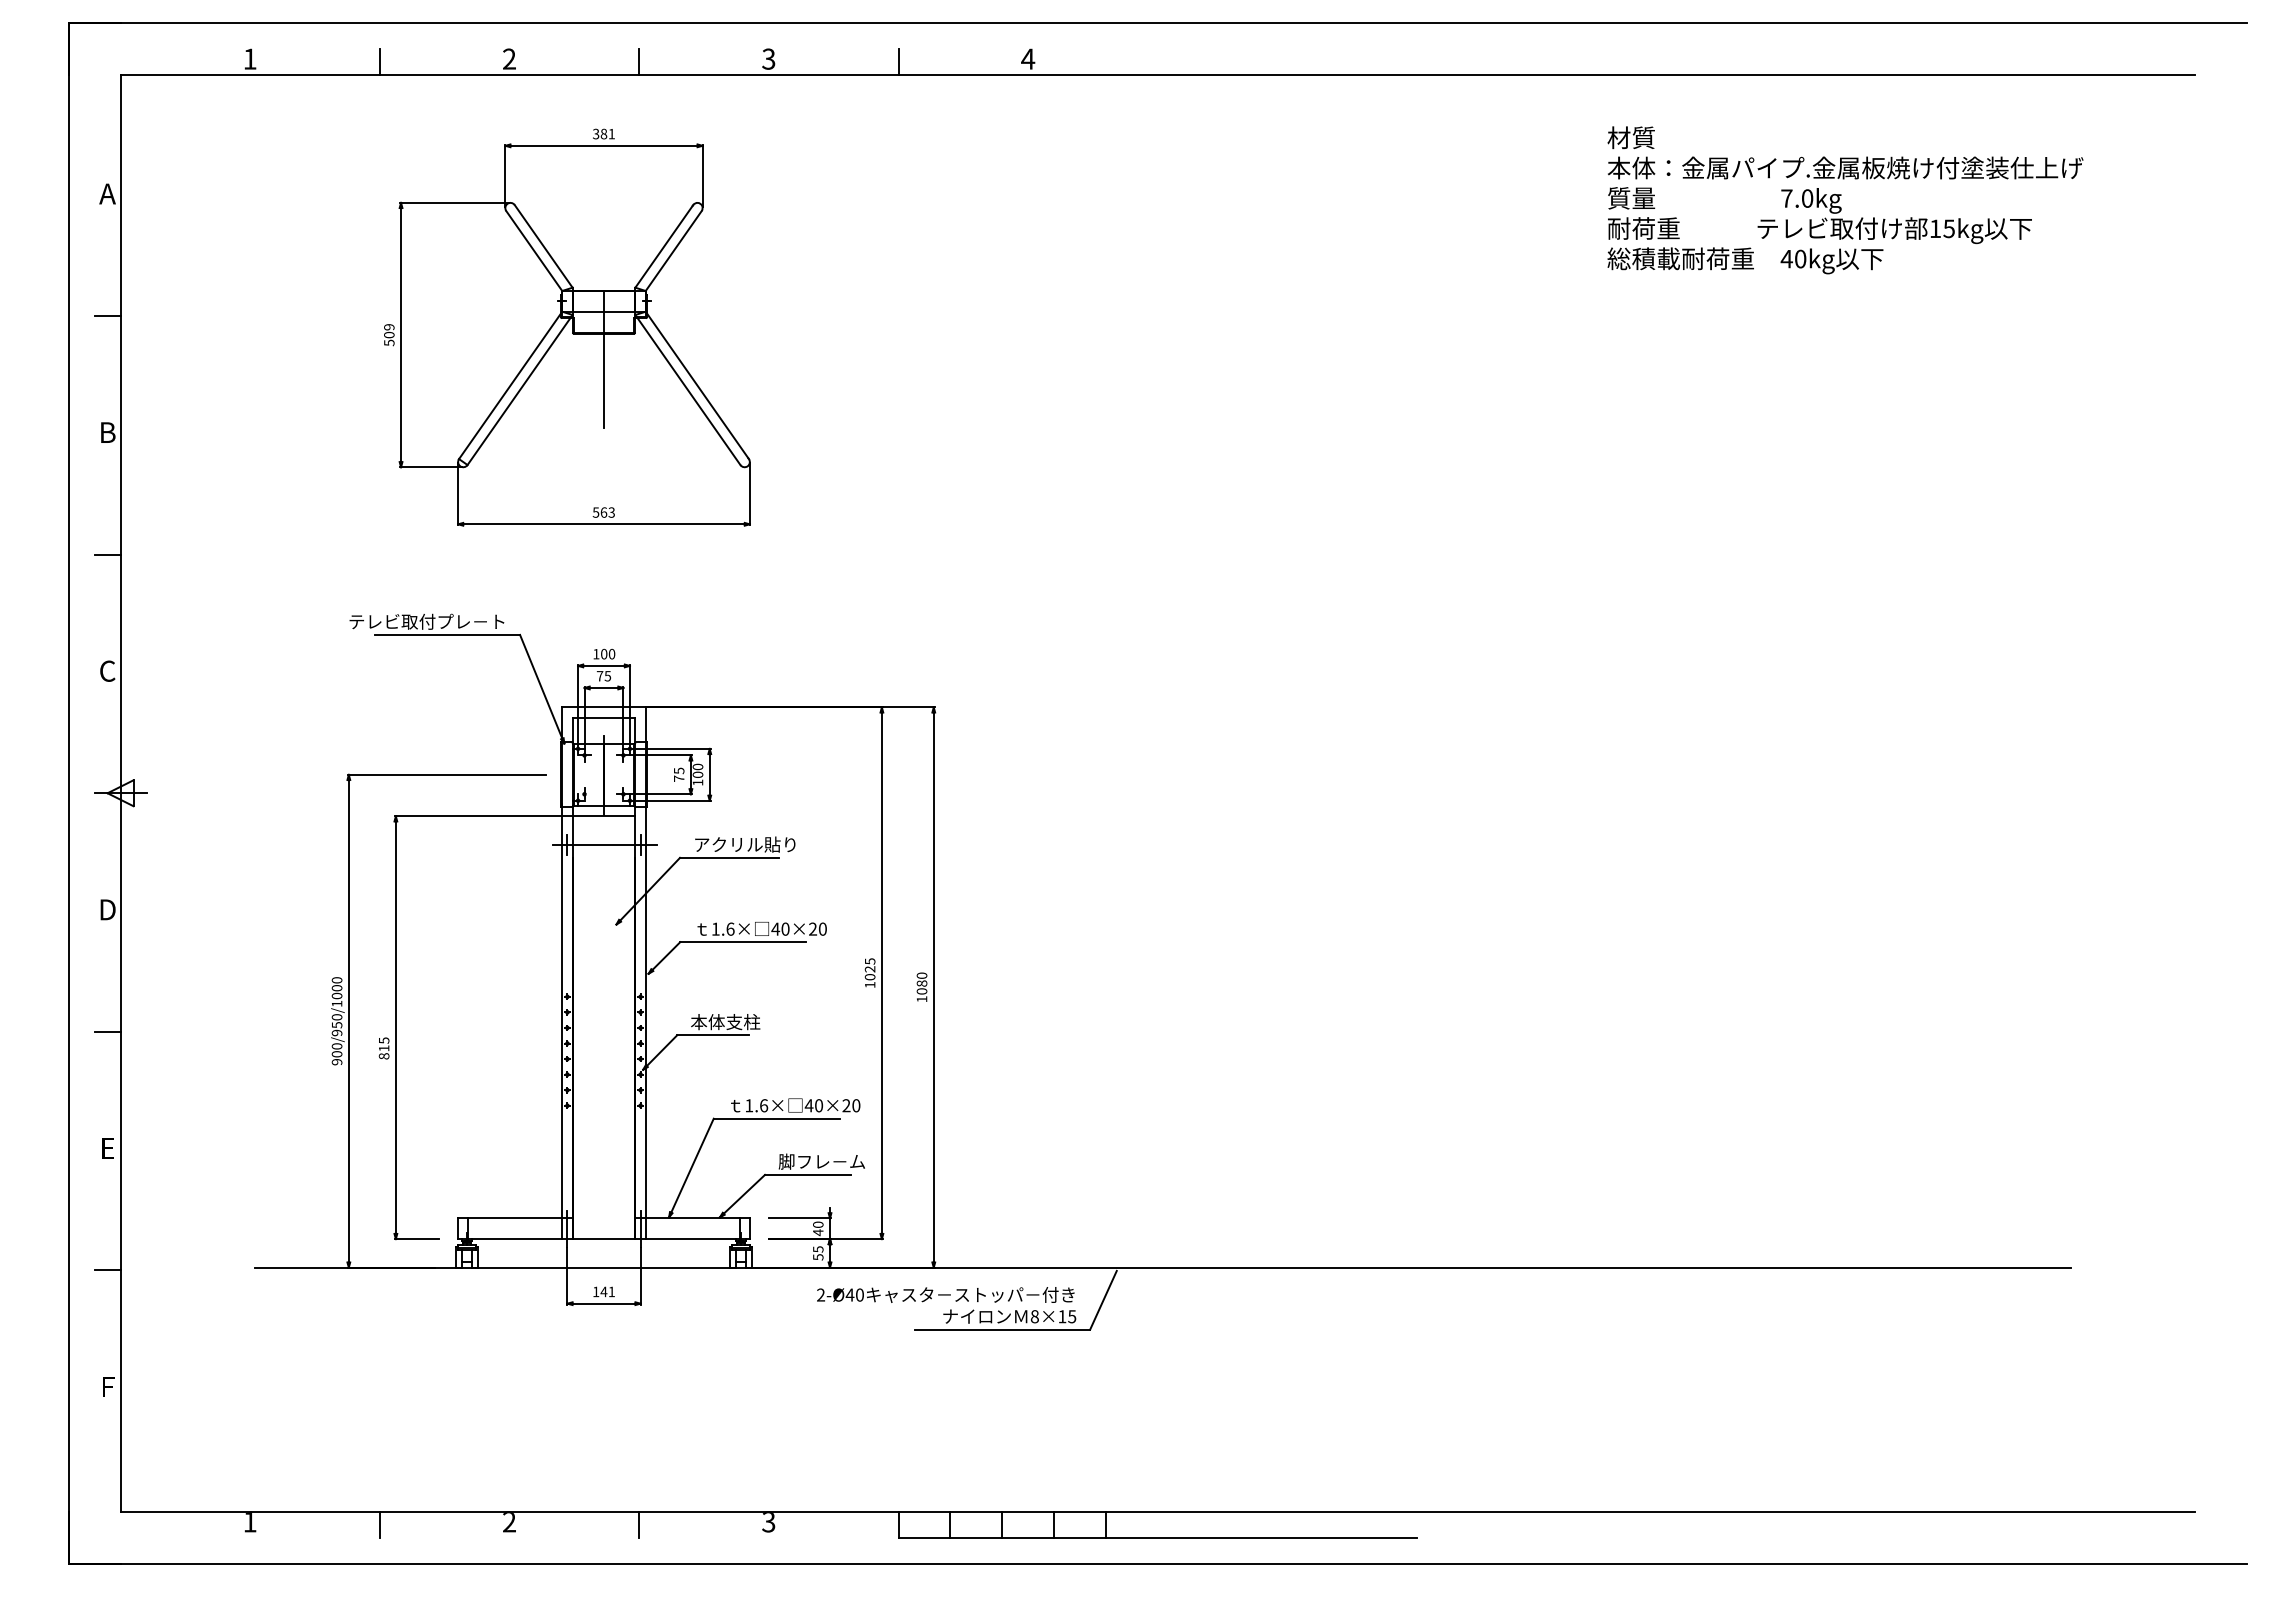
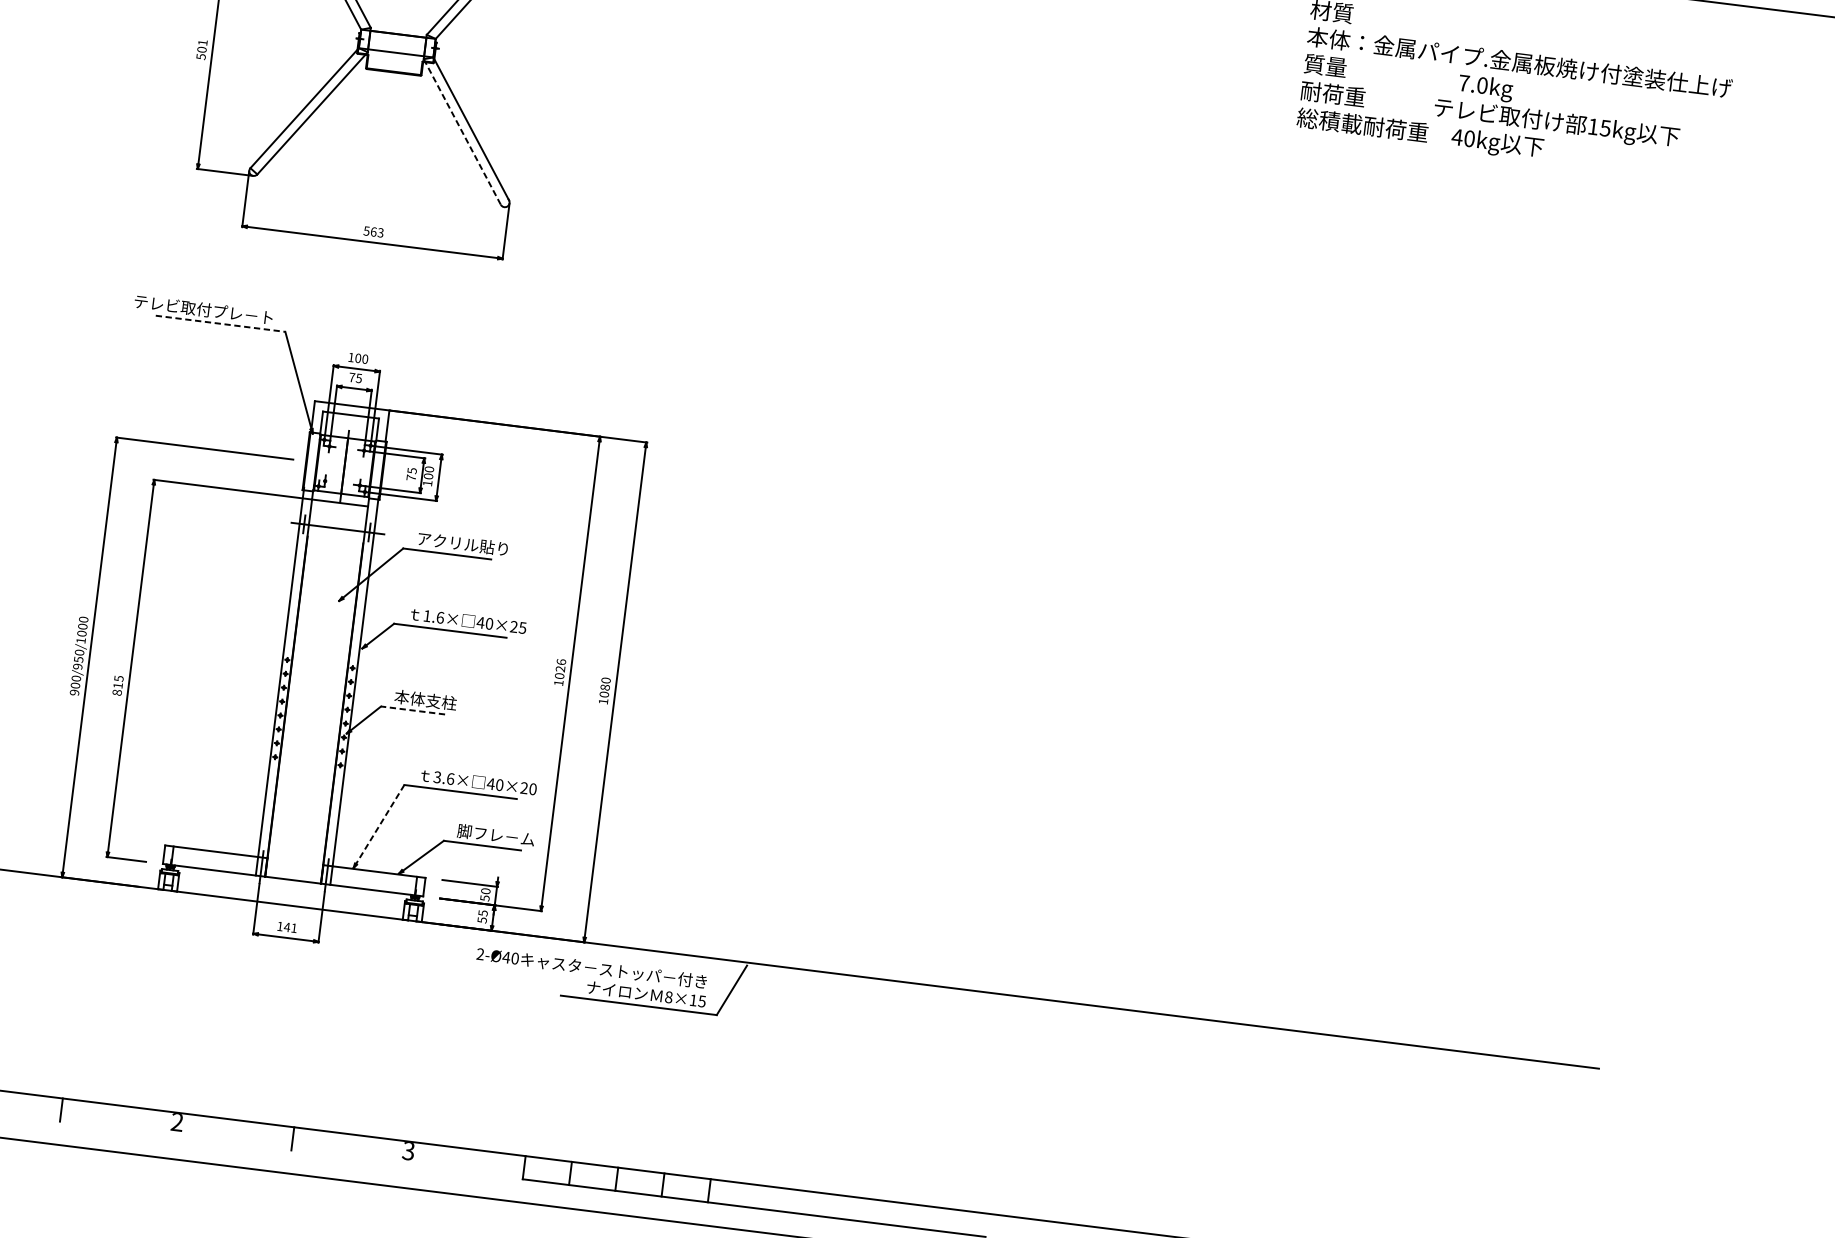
text: (389, 327) -> (203, 43), 509 -> 501
line: (604, 359) -> (391, 95), removed
line: (687, 390) -> (461, 132), solid -> dashed
line: (447, 634) -> (220, 323), solid -> dashed
text: (822, 928) -> (522, 627), 40×20 -> 40×25
text: (869, 961) -> (560, 662), 1025 -> 1026
line: (713, 1035) -> (413, 710), solid -> dashed
text: (749, 1105) -> (437, 777), 1.6× -> 3.6×
line: (692, 1165) -> (380, 824), solid -> dashed
text: (818, 1232) -> (485, 898), 40 -> 50

